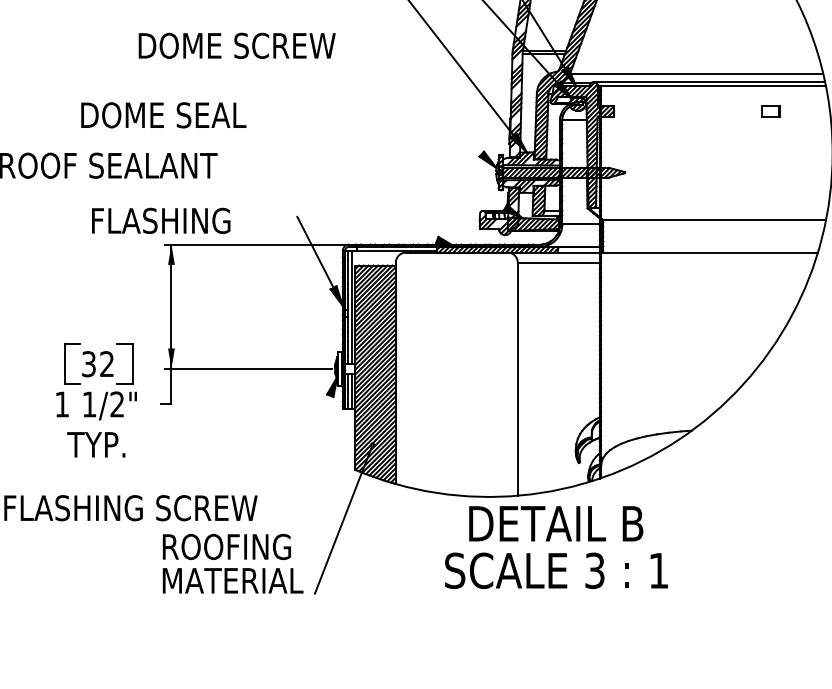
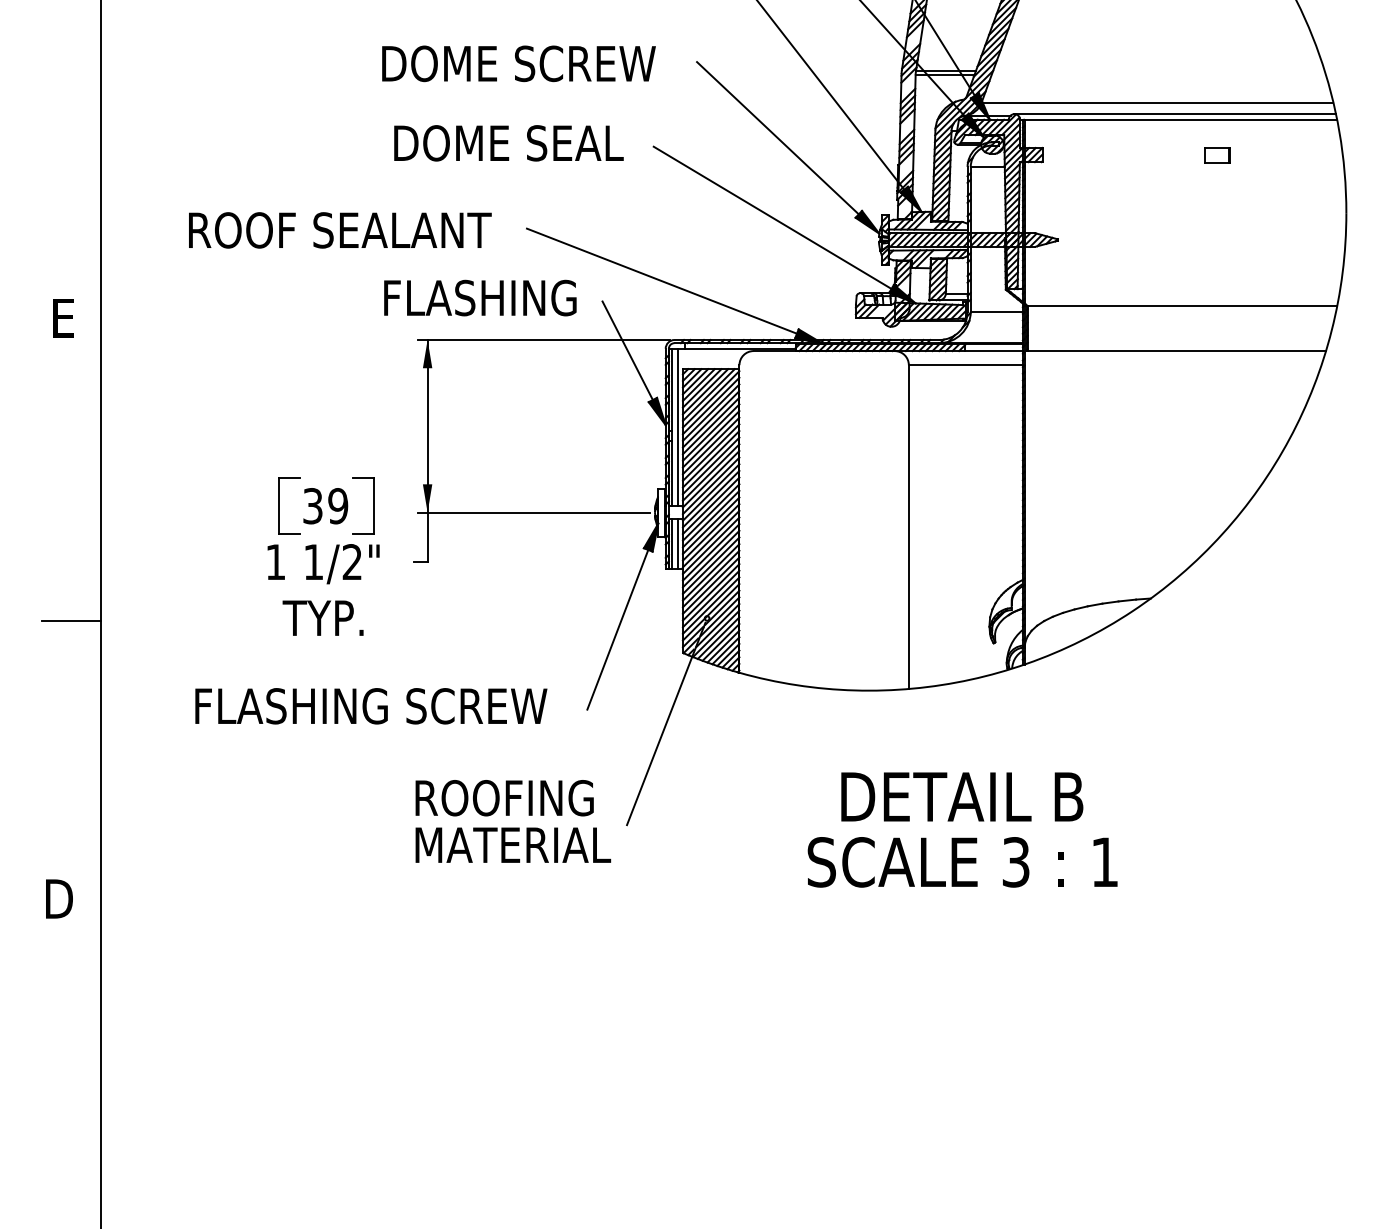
line: (423, 99) -> (777, 138), added
part: (770, 111) -> (1217, 155), moved
text: (163, 115) -> (508, 143), moved
line: (419, 156) -> (772, 217), added
line: (339, 201) -> (661, 280), added
text: (161, 220) -> (480, 297), moved
text: (107, 364) -> (338, 506), 32 -> 39
line: (308, 452) -> (617, 629), added
text: (556, 547) -> (962, 829), moved
text: (233, 563) -> (513, 821), moved

